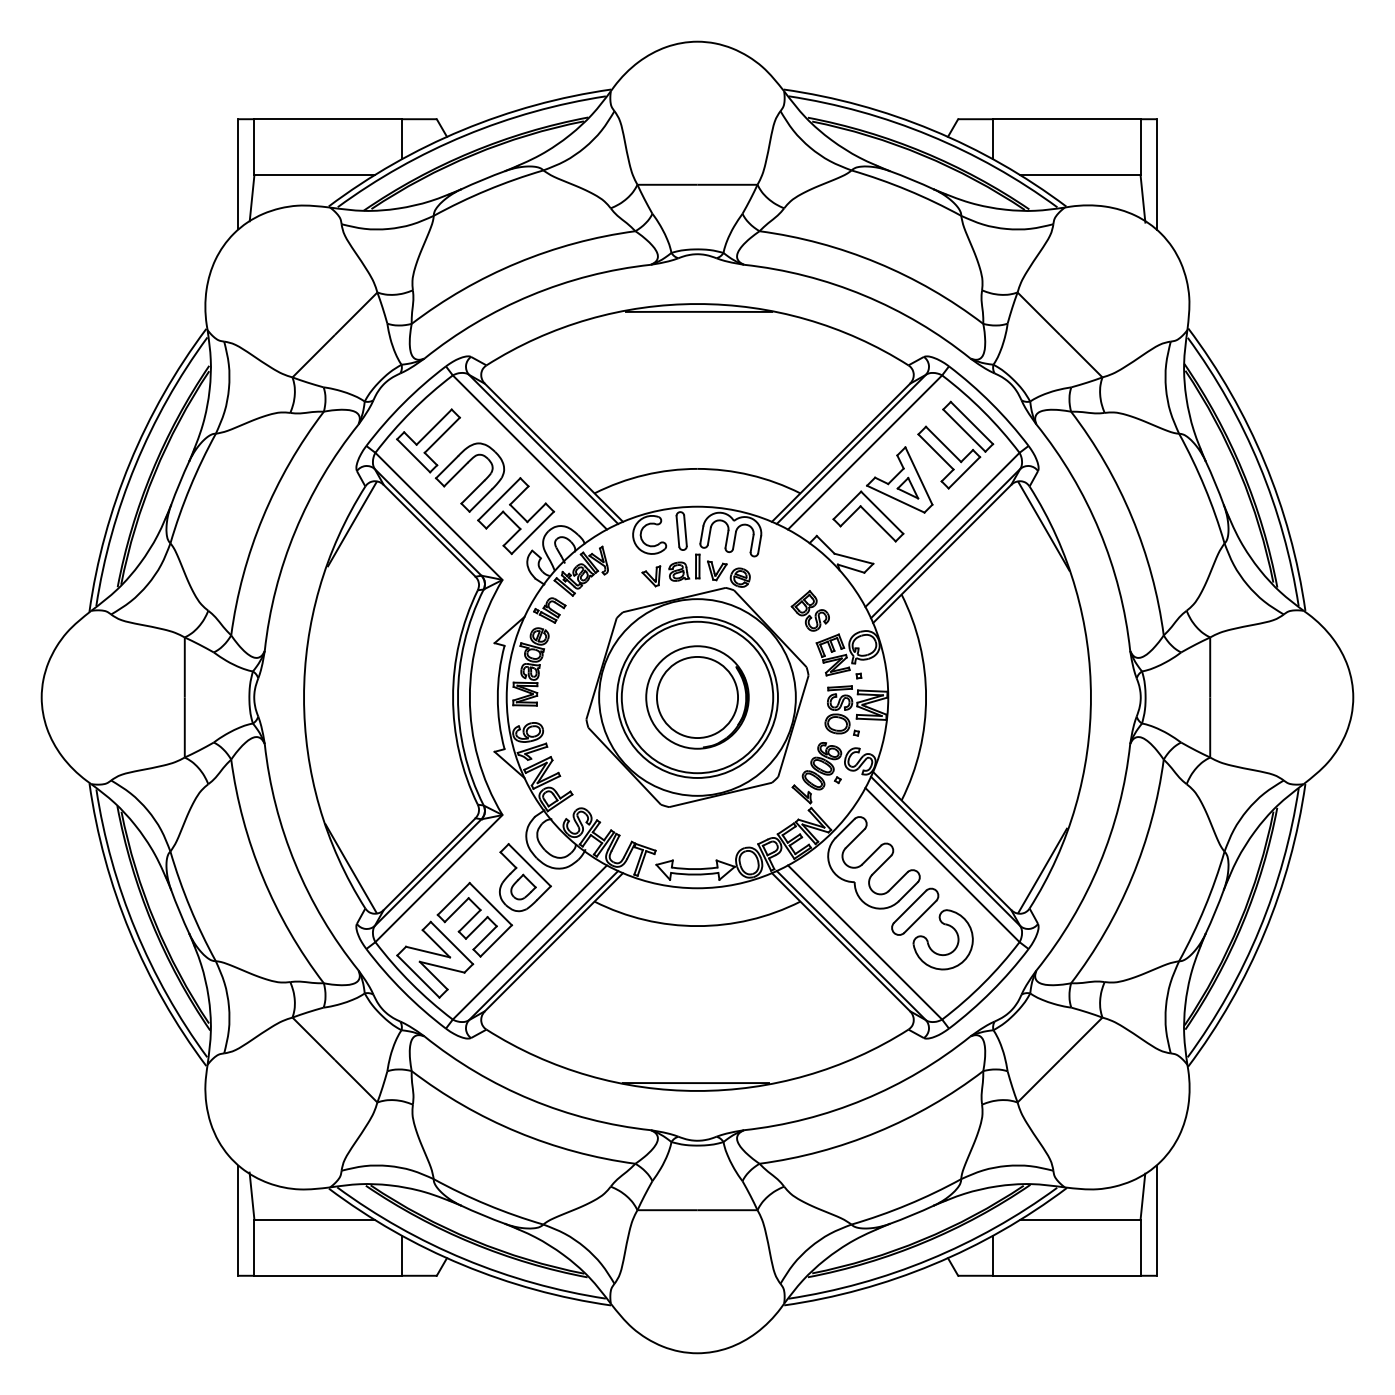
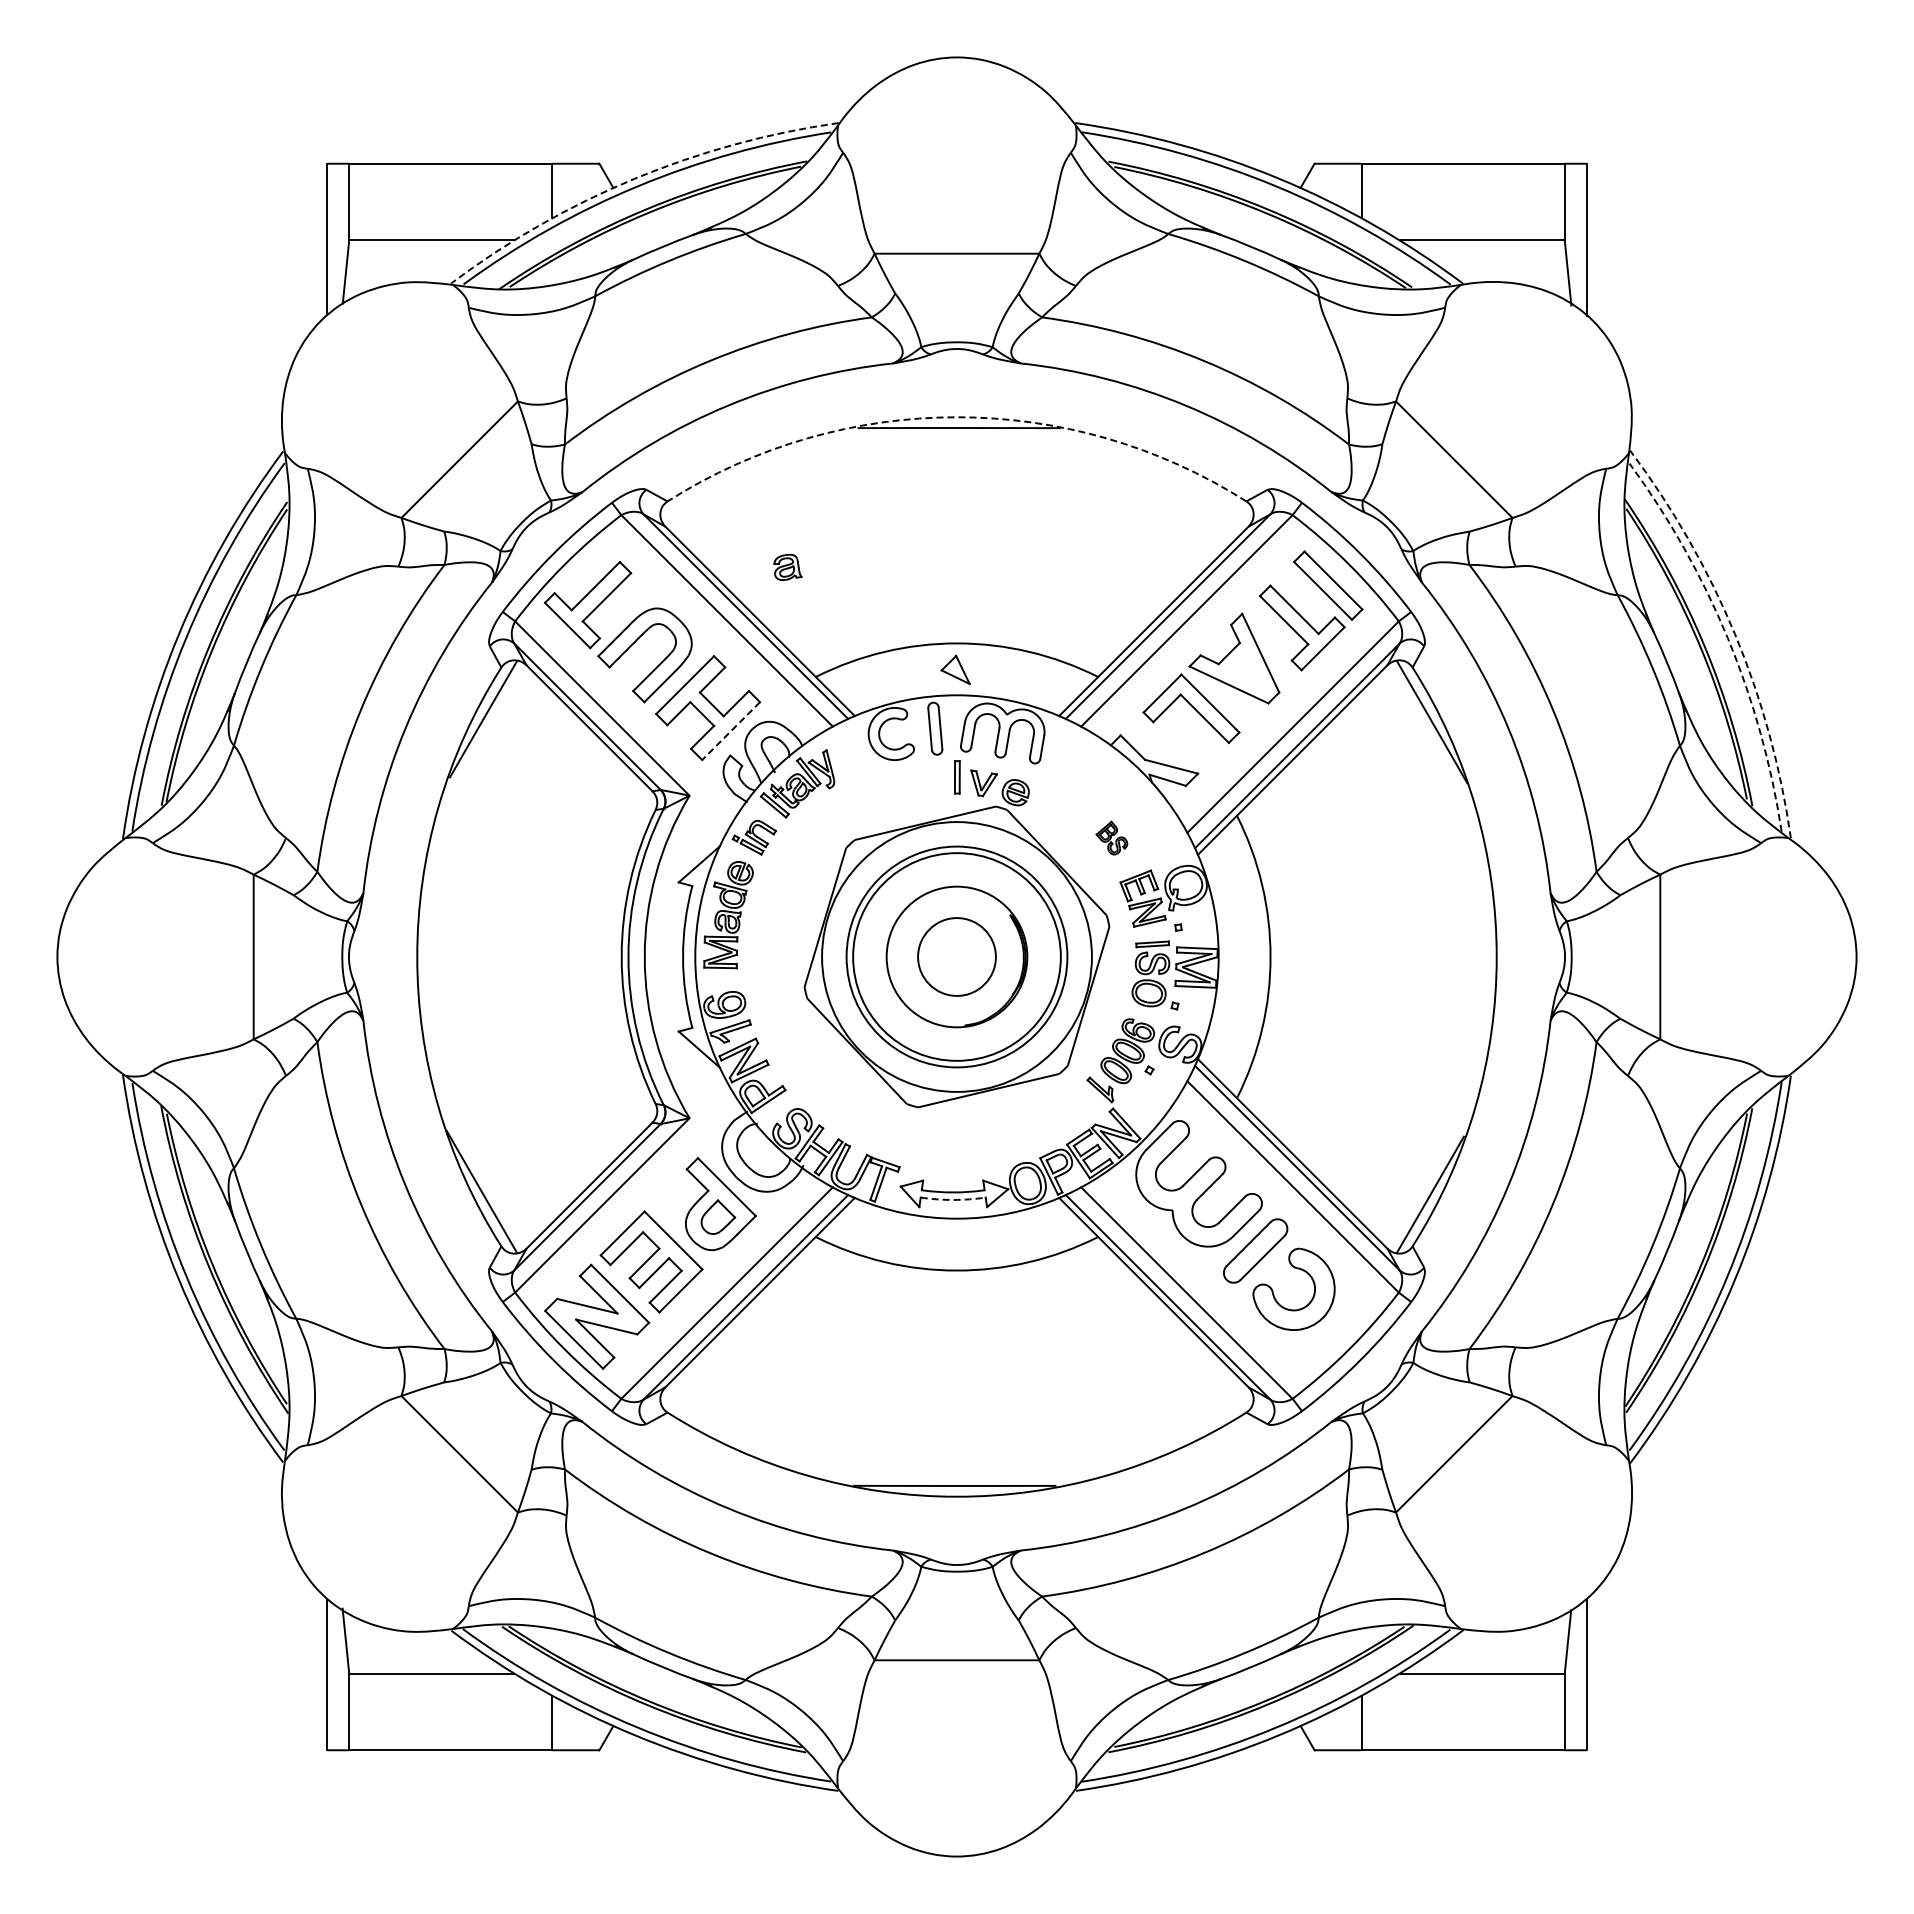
arc: (462, 129) -> (634, 178), solid -> dashed
arc: (697, 304) -> (957, 417), solid -> dashed
arc: (1265, 462) -> (1735, 634), solid -> dashed
arc: (1259, 465) -> (1727, 638), solid -> dashed
part: (907, 487) -> (955, 669), moved
line: (533, 533) -> (731, 731), solid -> dashed
part: (678, 571) -> (787, 566), moved
part: (651, 576) -> (893, 790), removed
part: (810, 610) -> (1111, 837), size x0.6
circle: (697, 697) -> (956, 956), size x0.7
arc: (694, 874) -> (953, 1199), solid -> dashed

